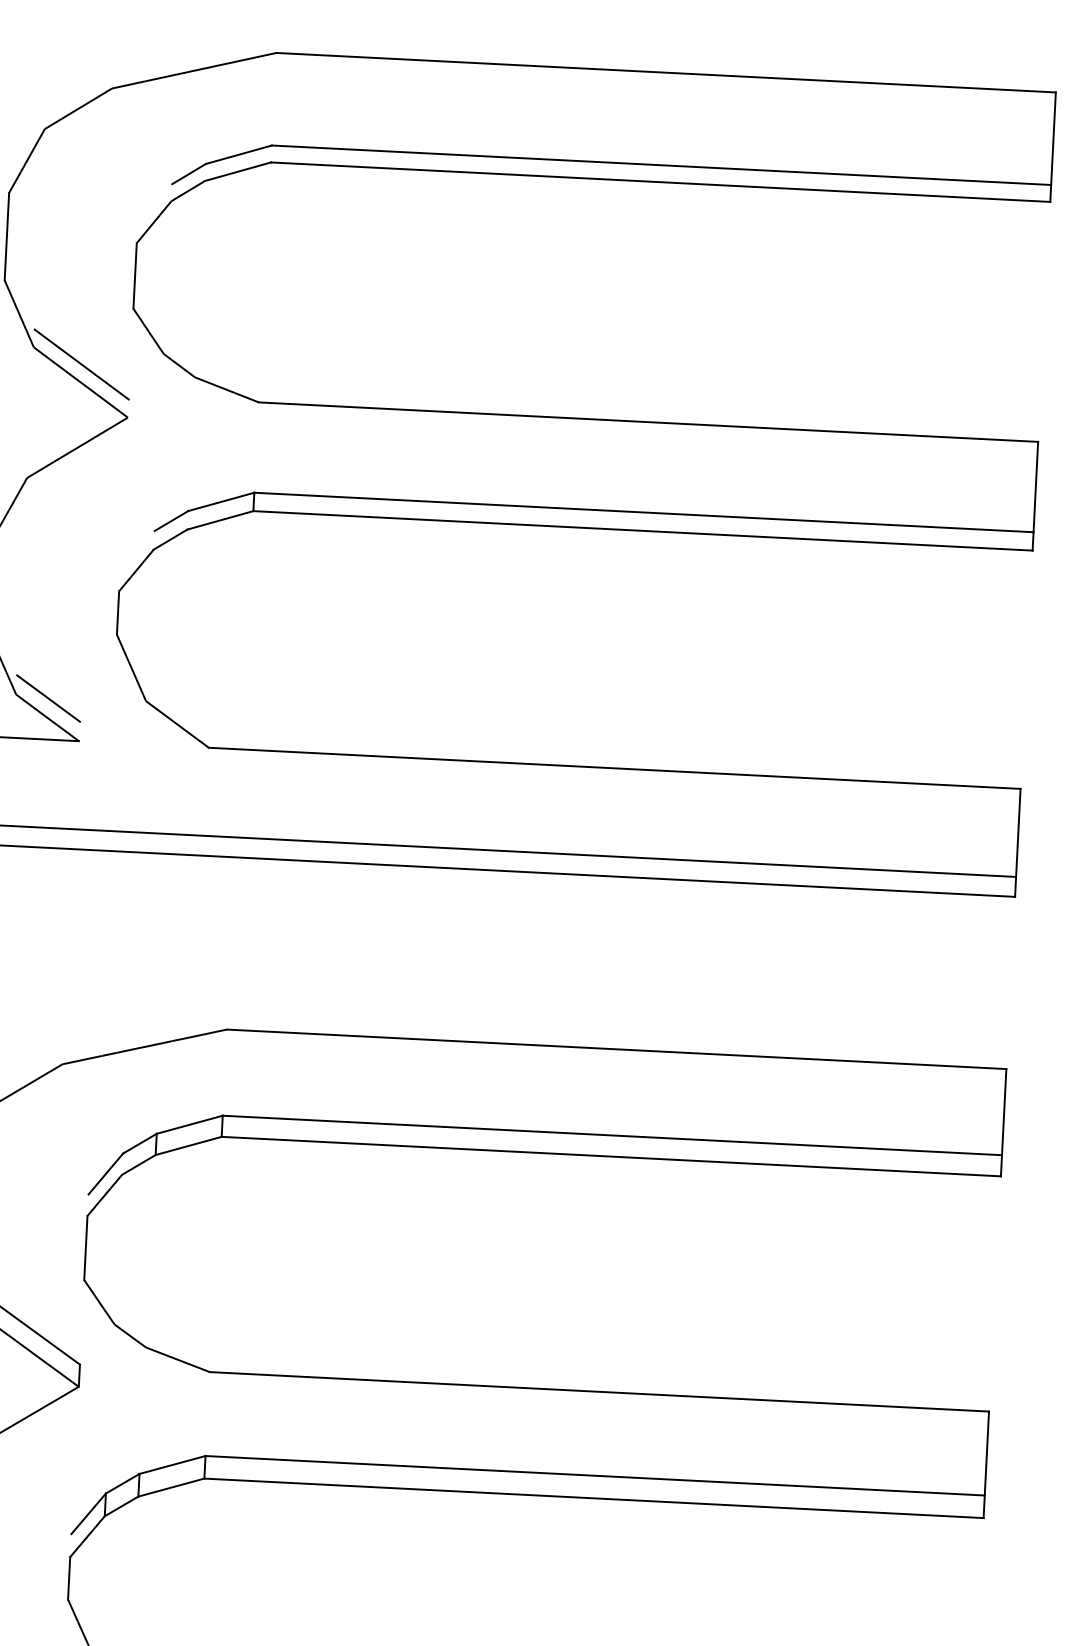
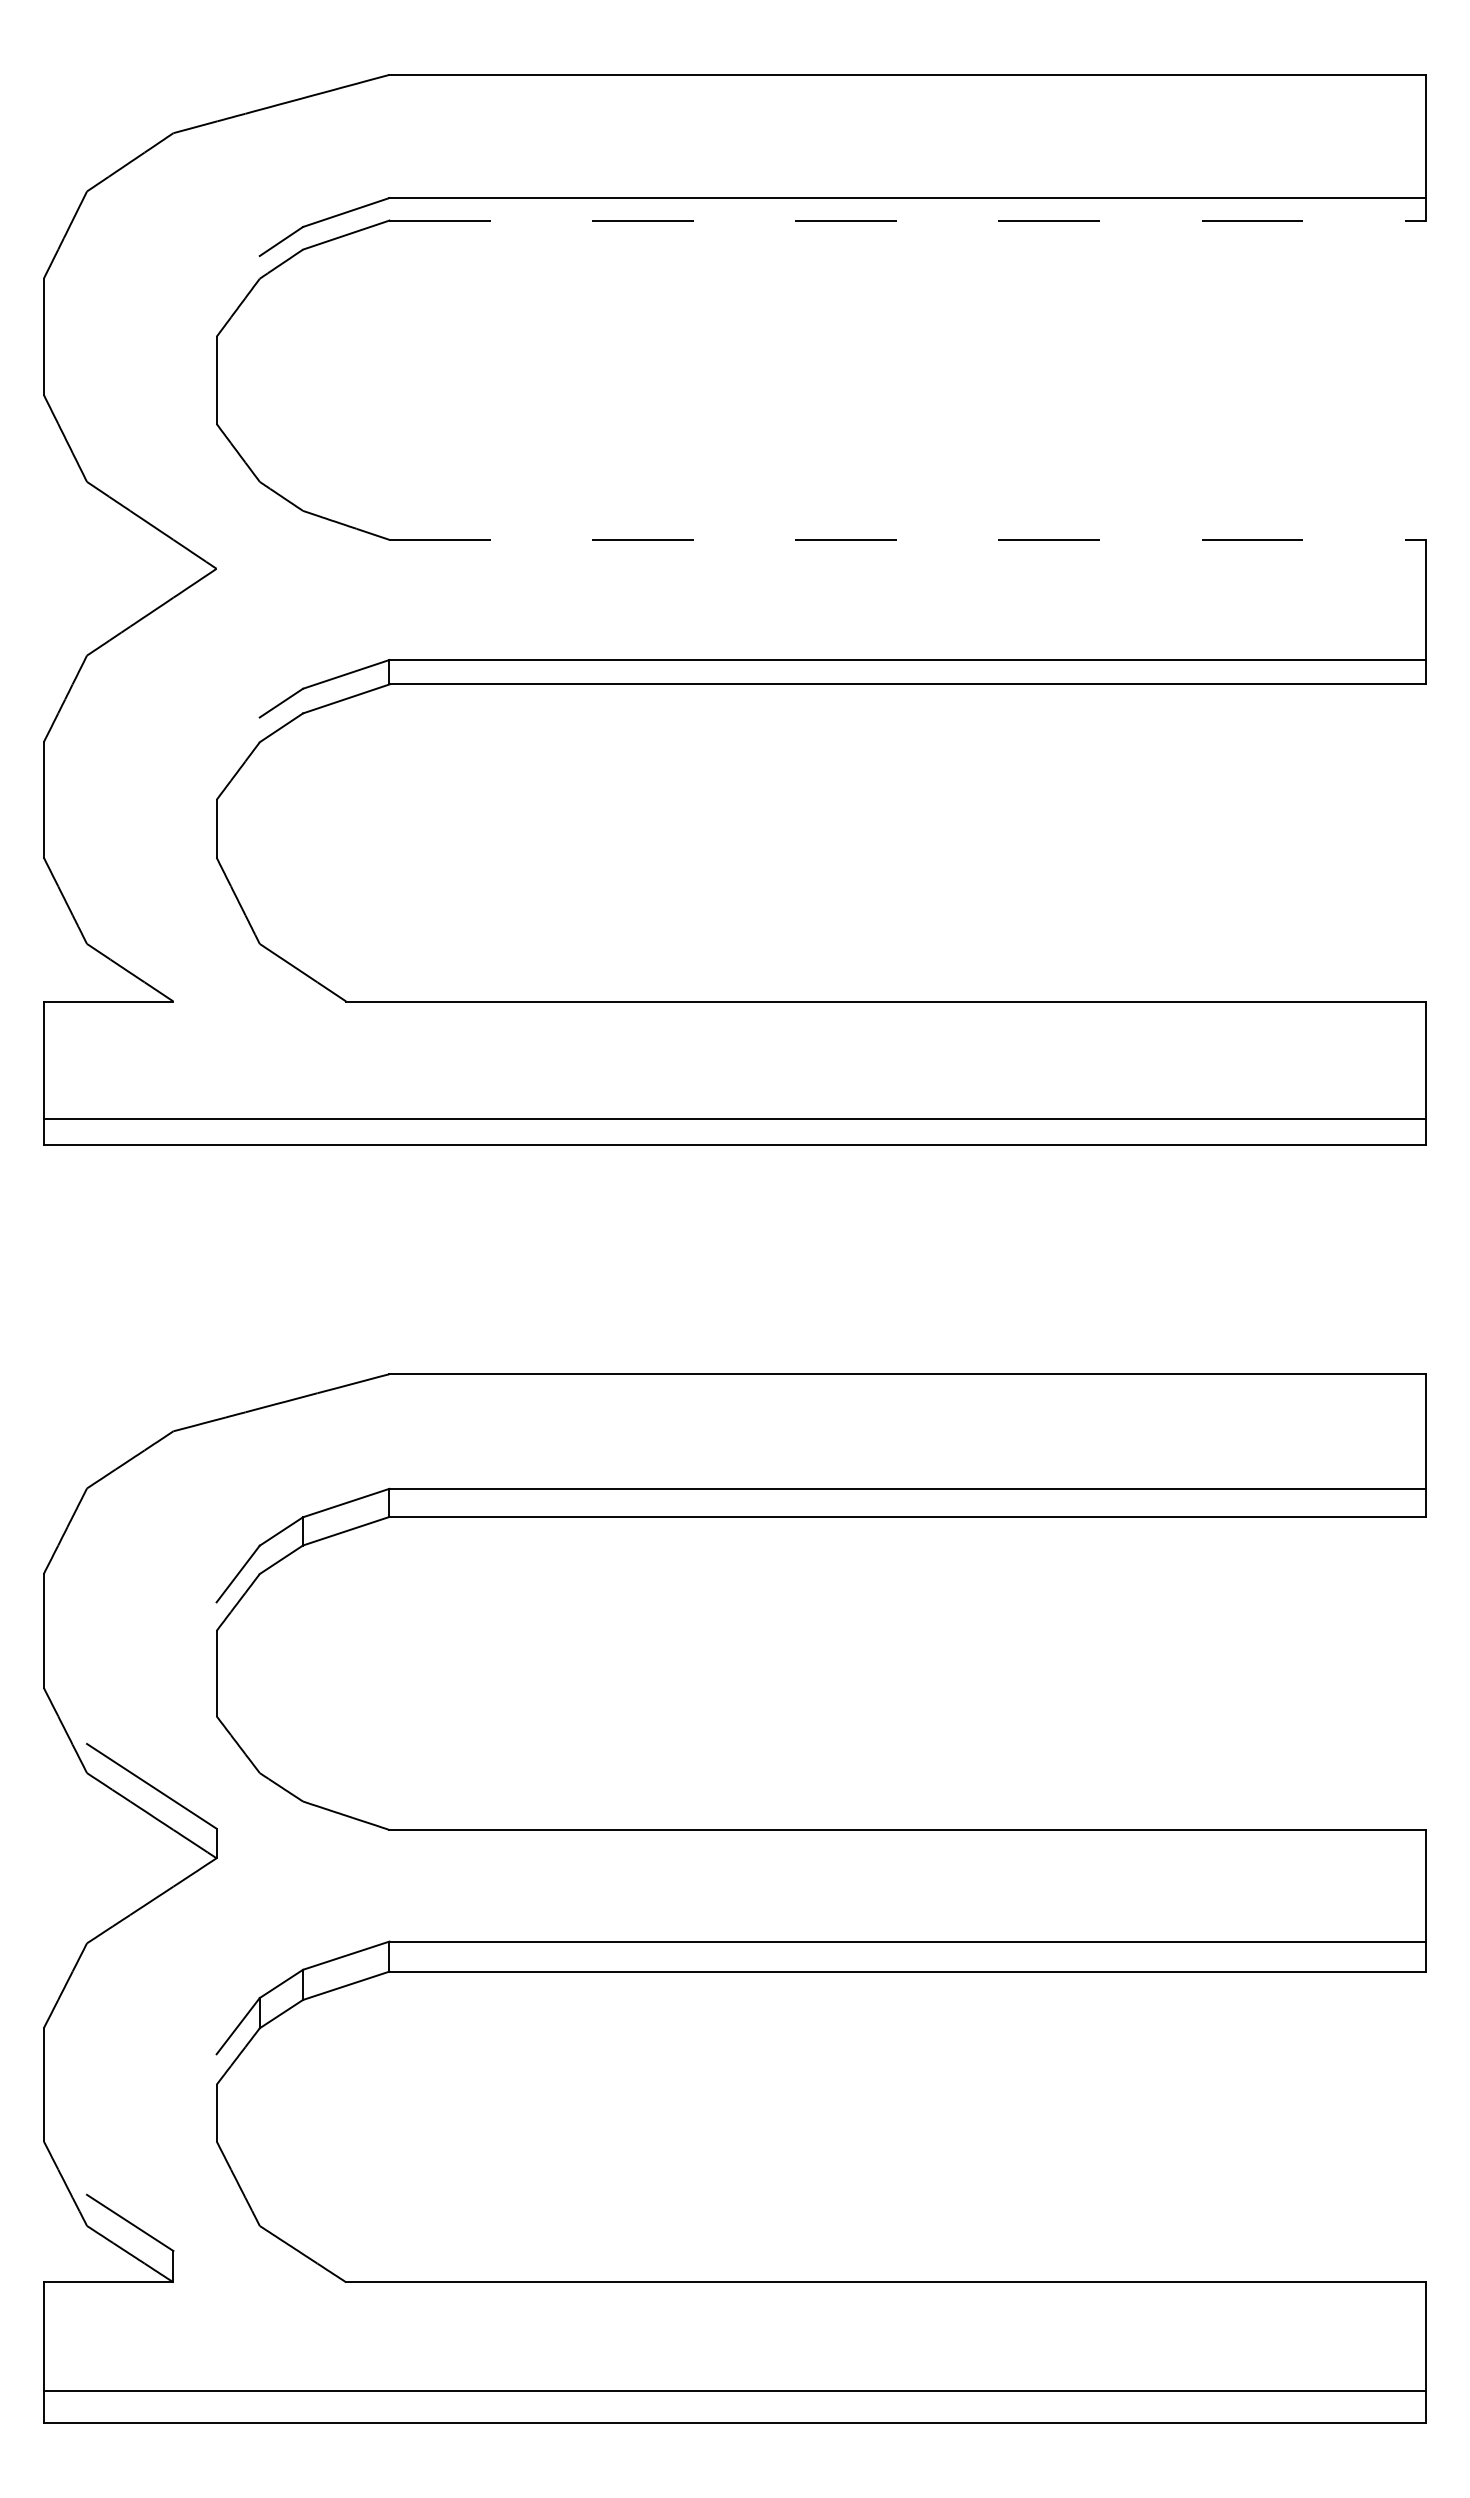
line: (661, 182) -> (908, 220), solid -> dashed
line: (81, 364) -> (151, 501), removed
line: (649, 421) -> (908, 539), solid -> dashed
line: (48, 698) -> (130, 946), removed

